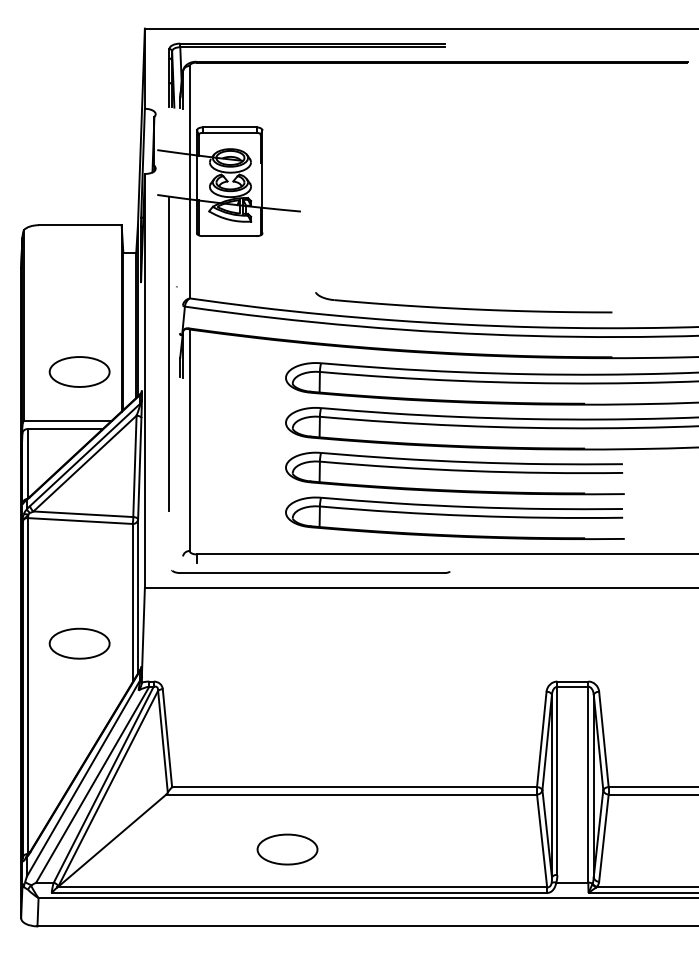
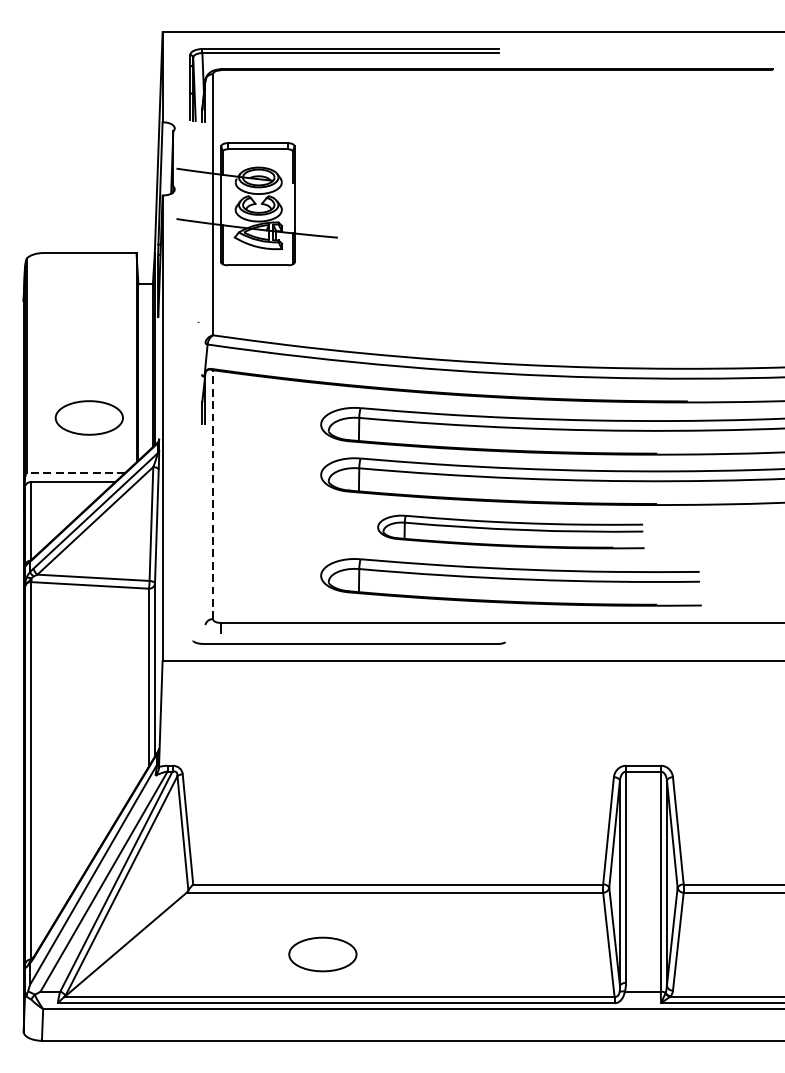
part: (463, 302) -> (520, 339), removed
line: (169, 353) -> (190, 397), removed
line: (67, 420) -> (75, 472), solid -> dashed
line: (189, 440) -> (212, 494), solid -> dashed
part: (454, 473) -> (510, 532), size x0.7
part: (79, 643) -> (89, 723), removed

